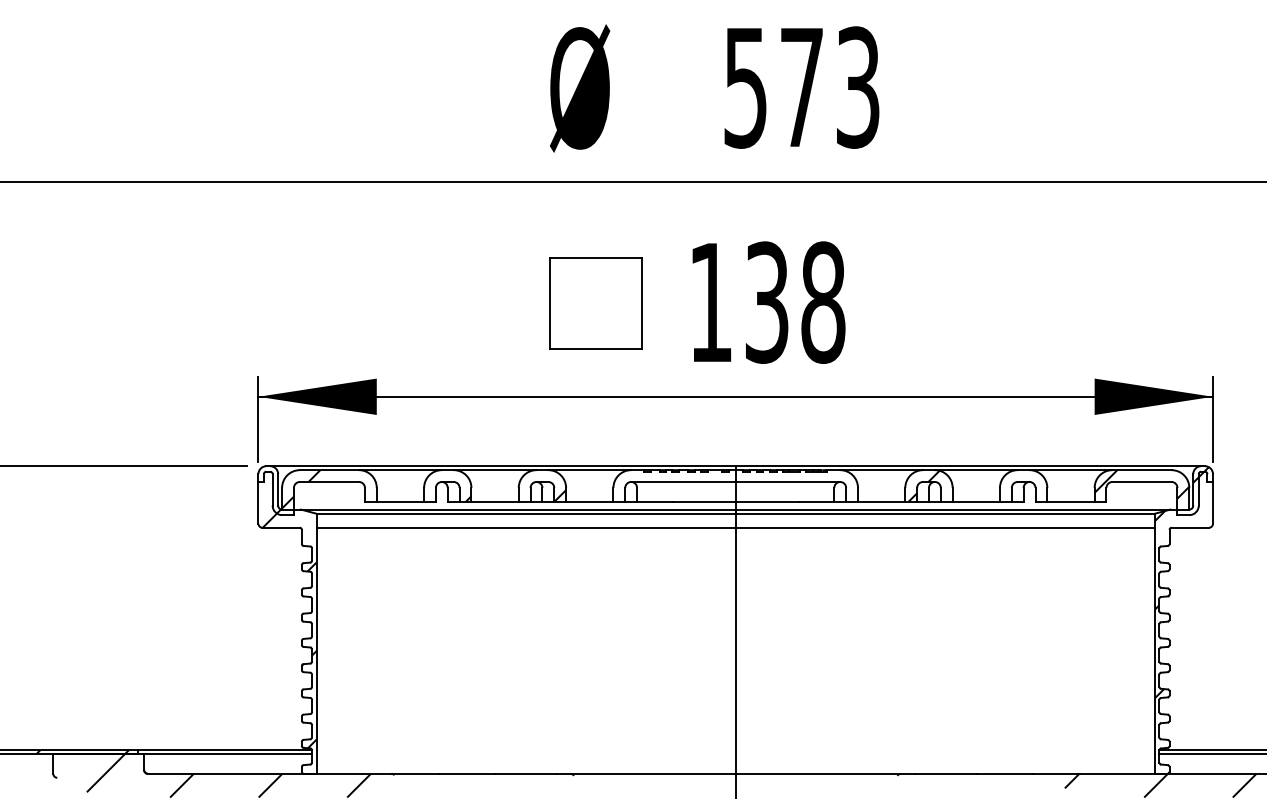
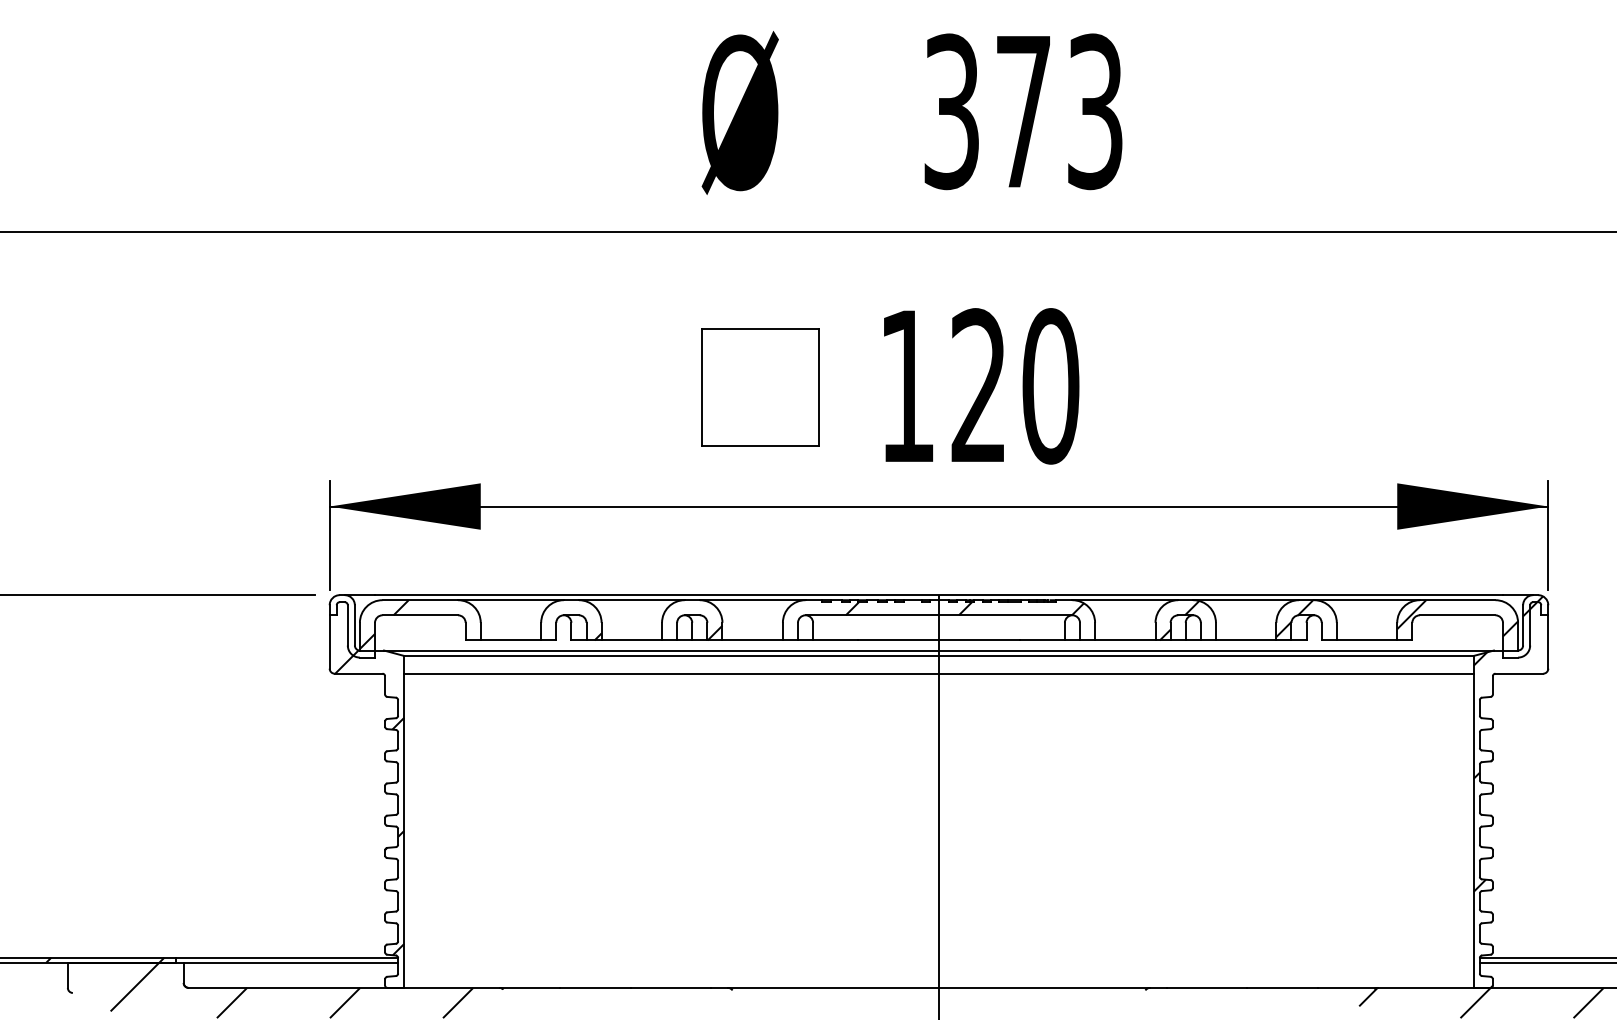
text: (745, 87) -> (951, 111), 573 -> 373
text: (795, 302) -> (1015, 386), 138 -> 120
hatch: (755, 476) -> (964, 608), added
hatch: (1014, 484) -> (1294, 618), added

